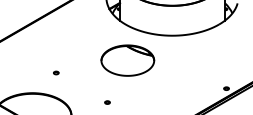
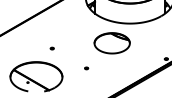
part: (126, 60) -> (111, 43), moved

